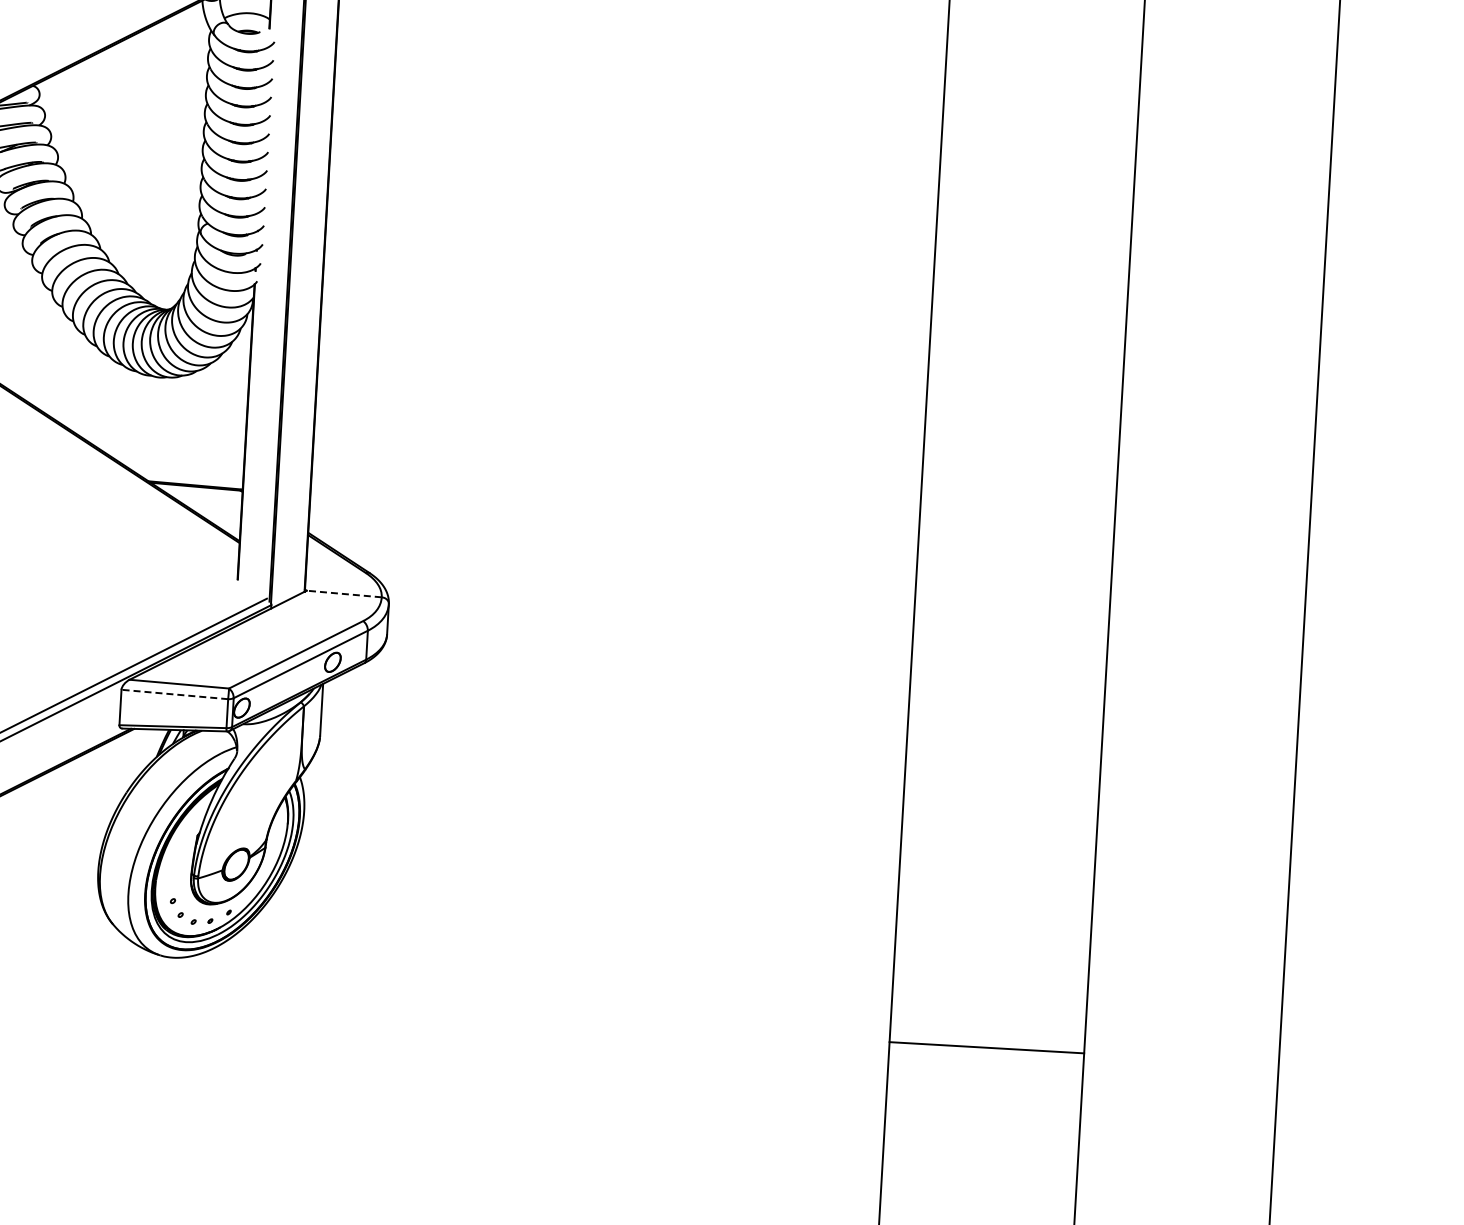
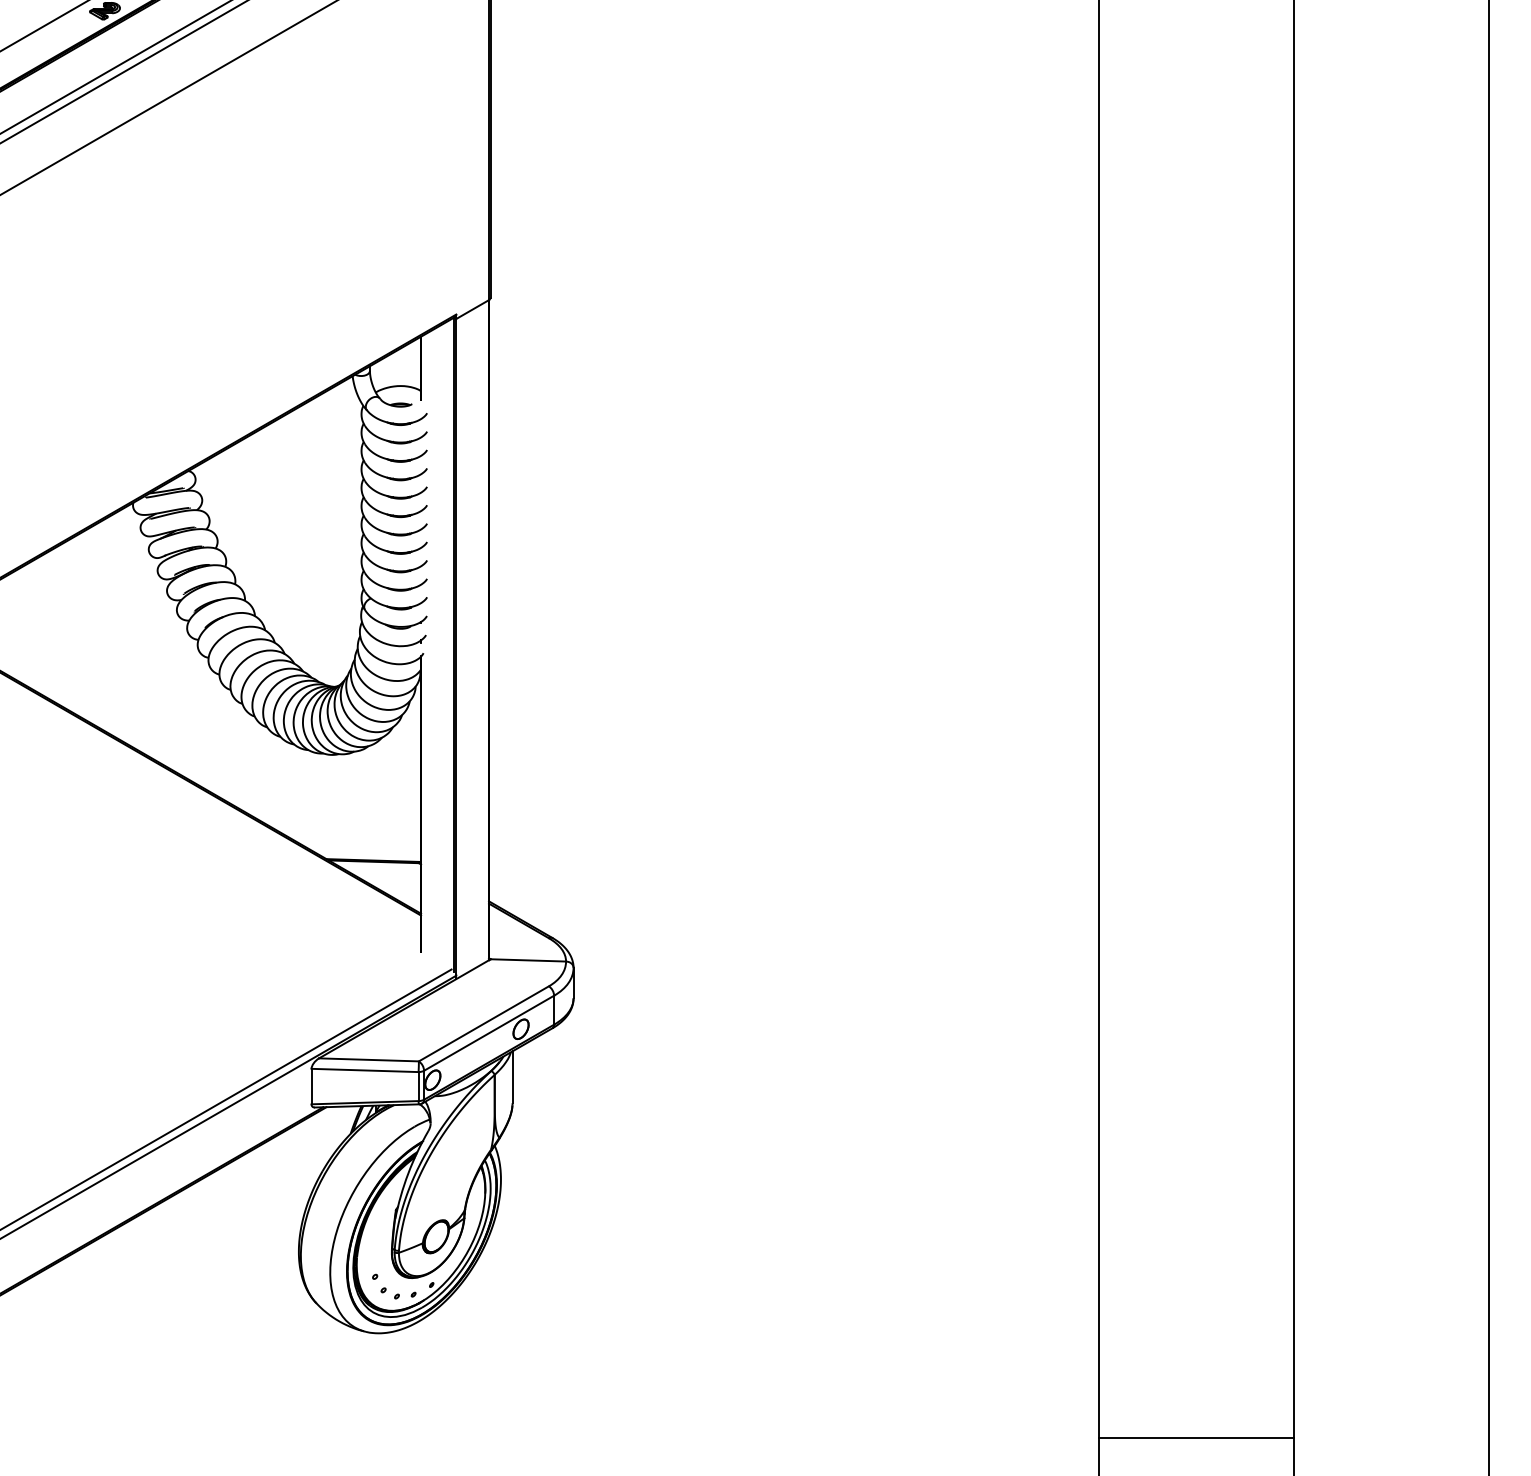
line: (344, 594) -> (528, 960), dashed -> solid
line: (175, 694) -> (365, 1070), dashed -> solid
line: (986, 1047) -> (1195, 1438), moved

